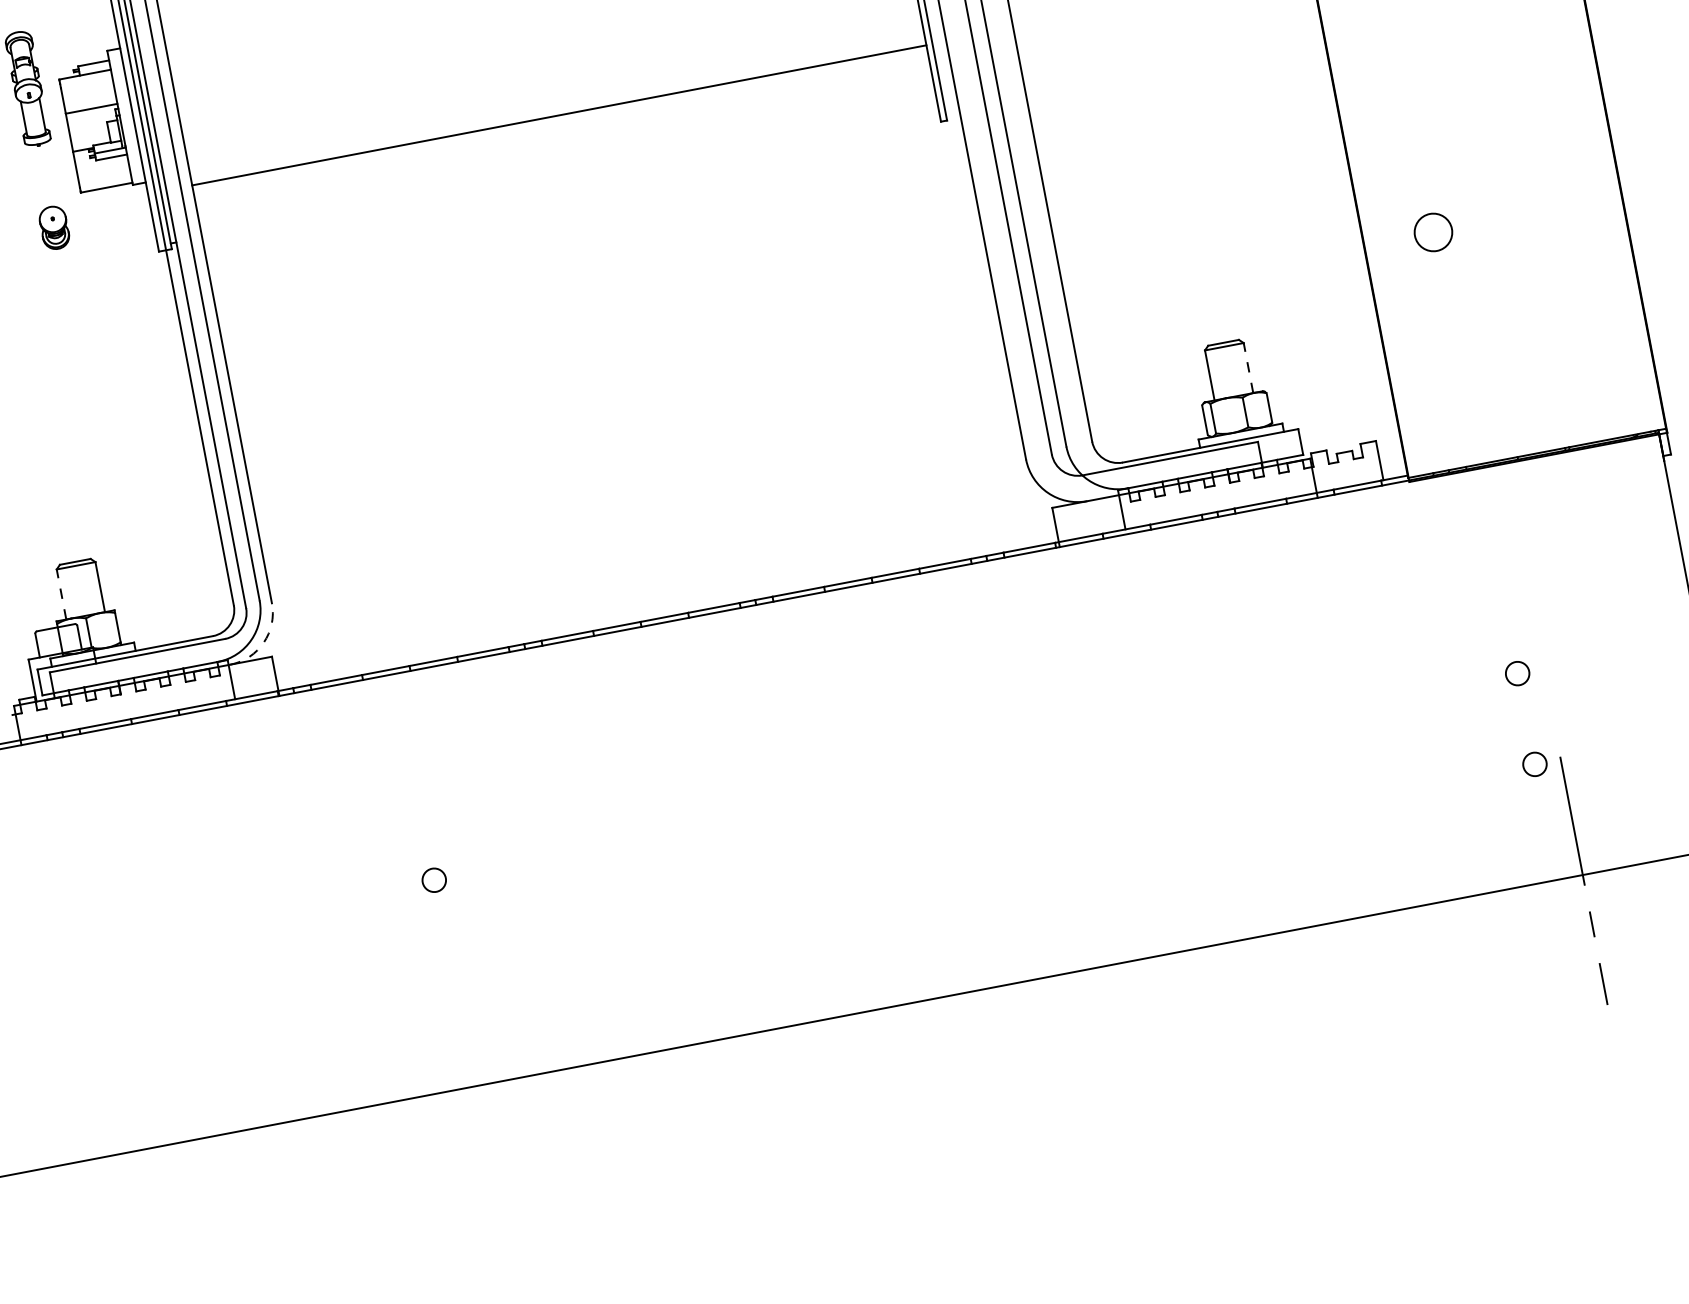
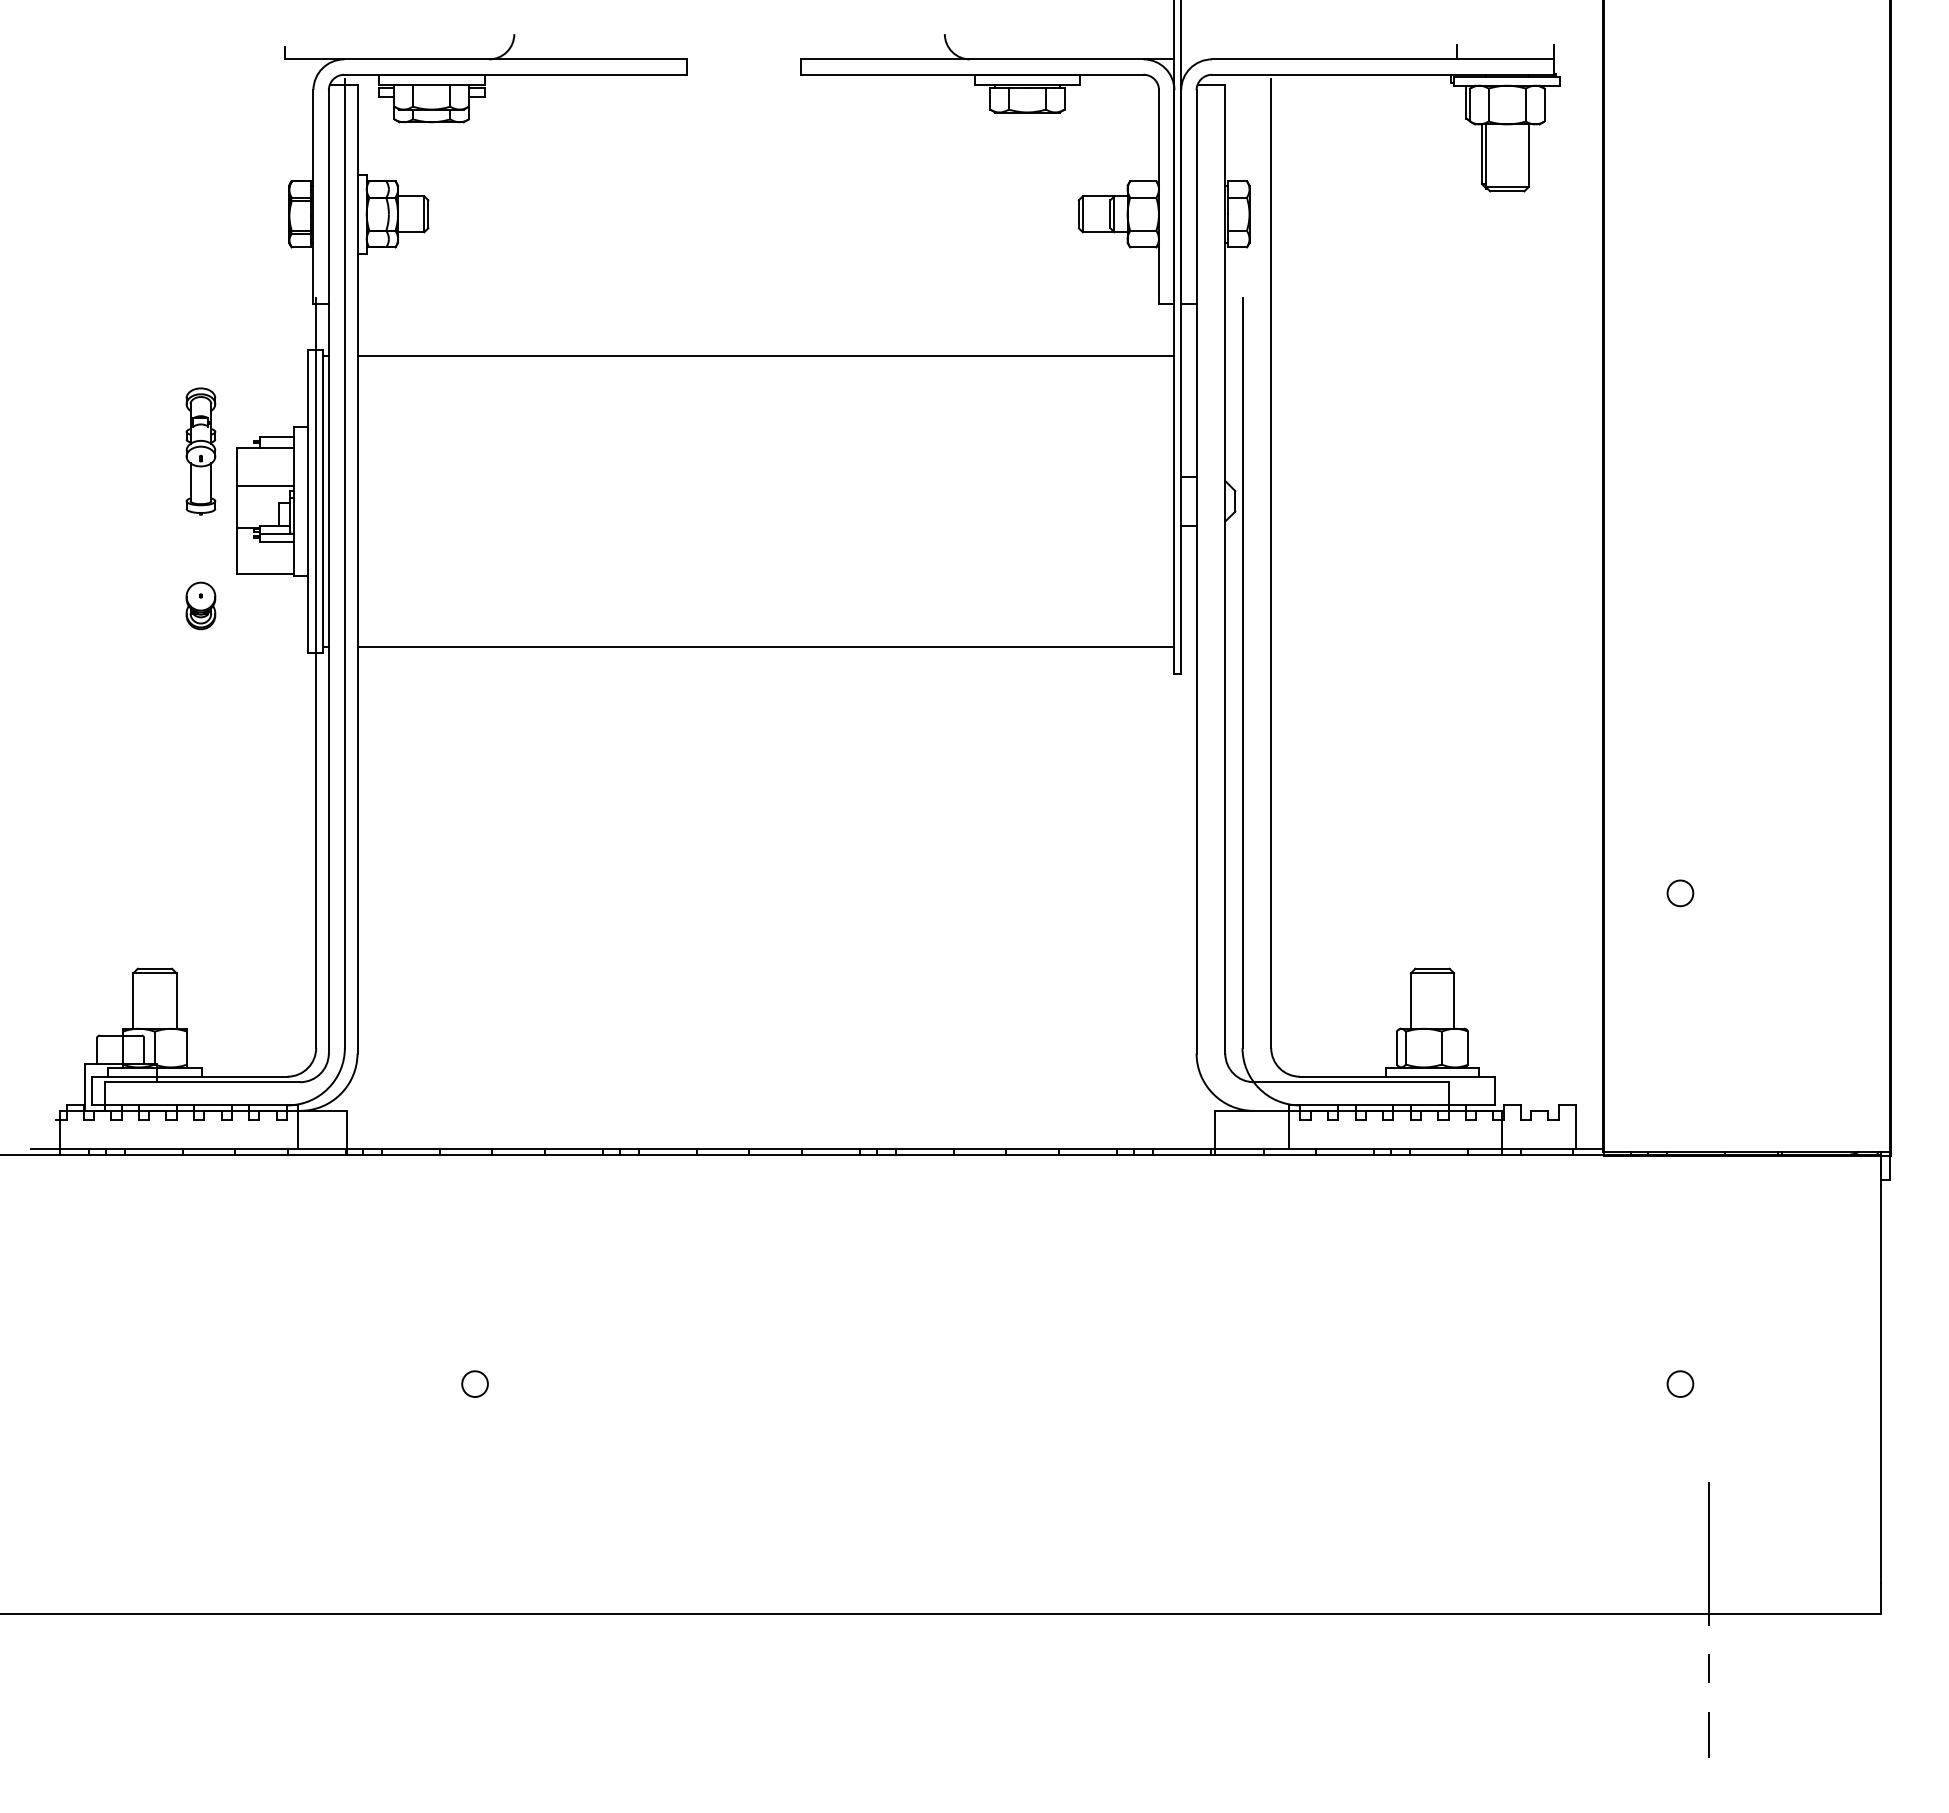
line: (558, 115) -> (765, 646), moved
circle: (1433, 232) -> (1680, 893), size x0.62
line: (1248, 368) -> (1454, 1001), dashed -> solid
line: (61, 594) -> (133, 1001), dashed -> solid
arc: (263, 643) -> (340, 1094), dashed -> solid
circle: (1534, 763) -> (1680, 1484), removed

